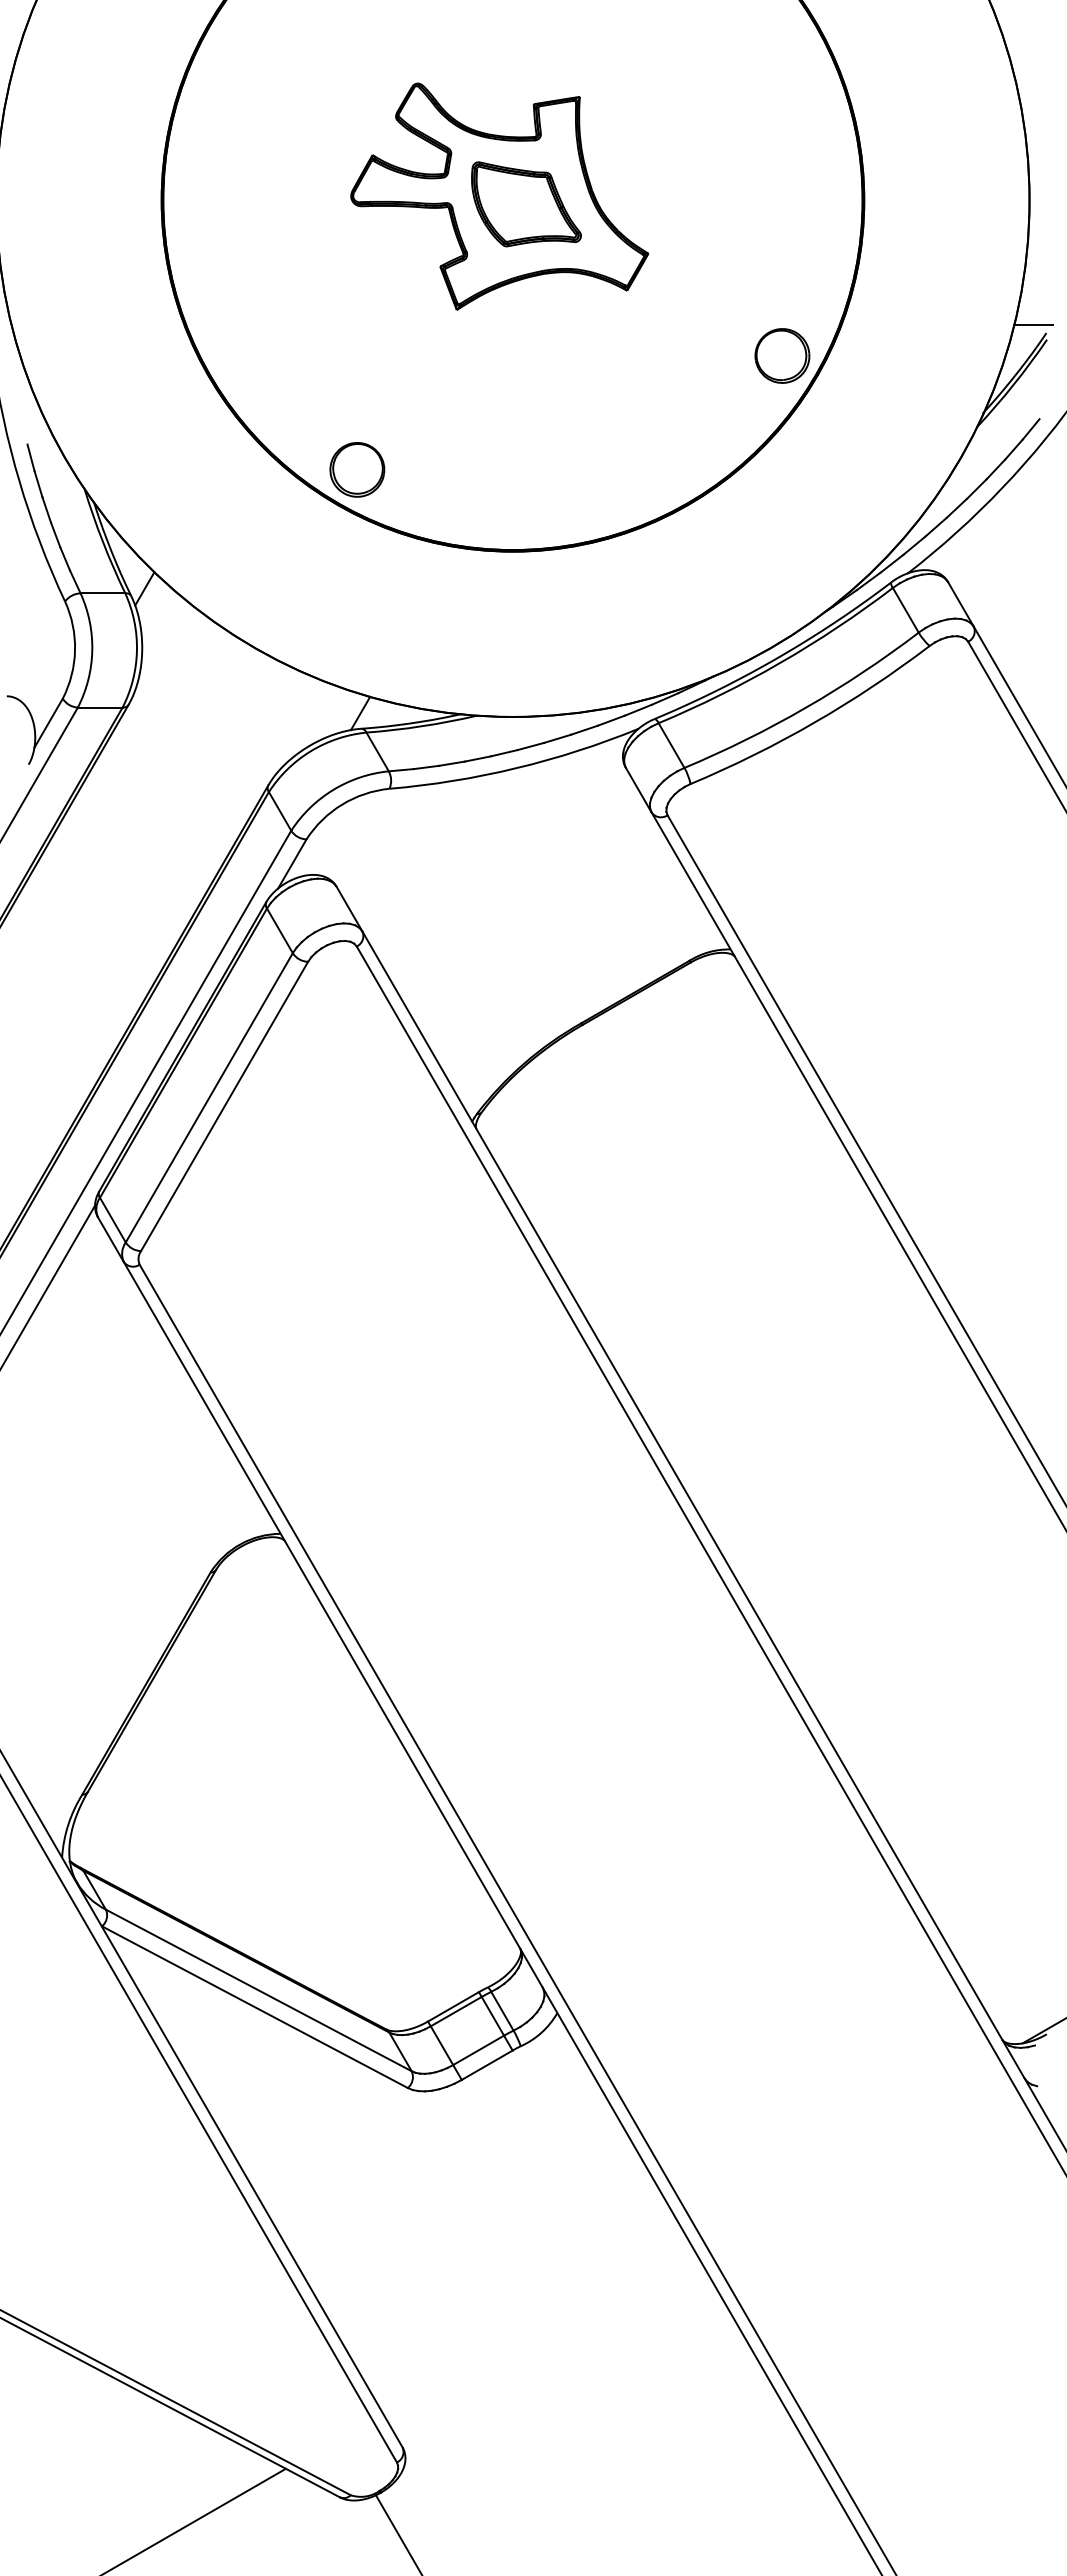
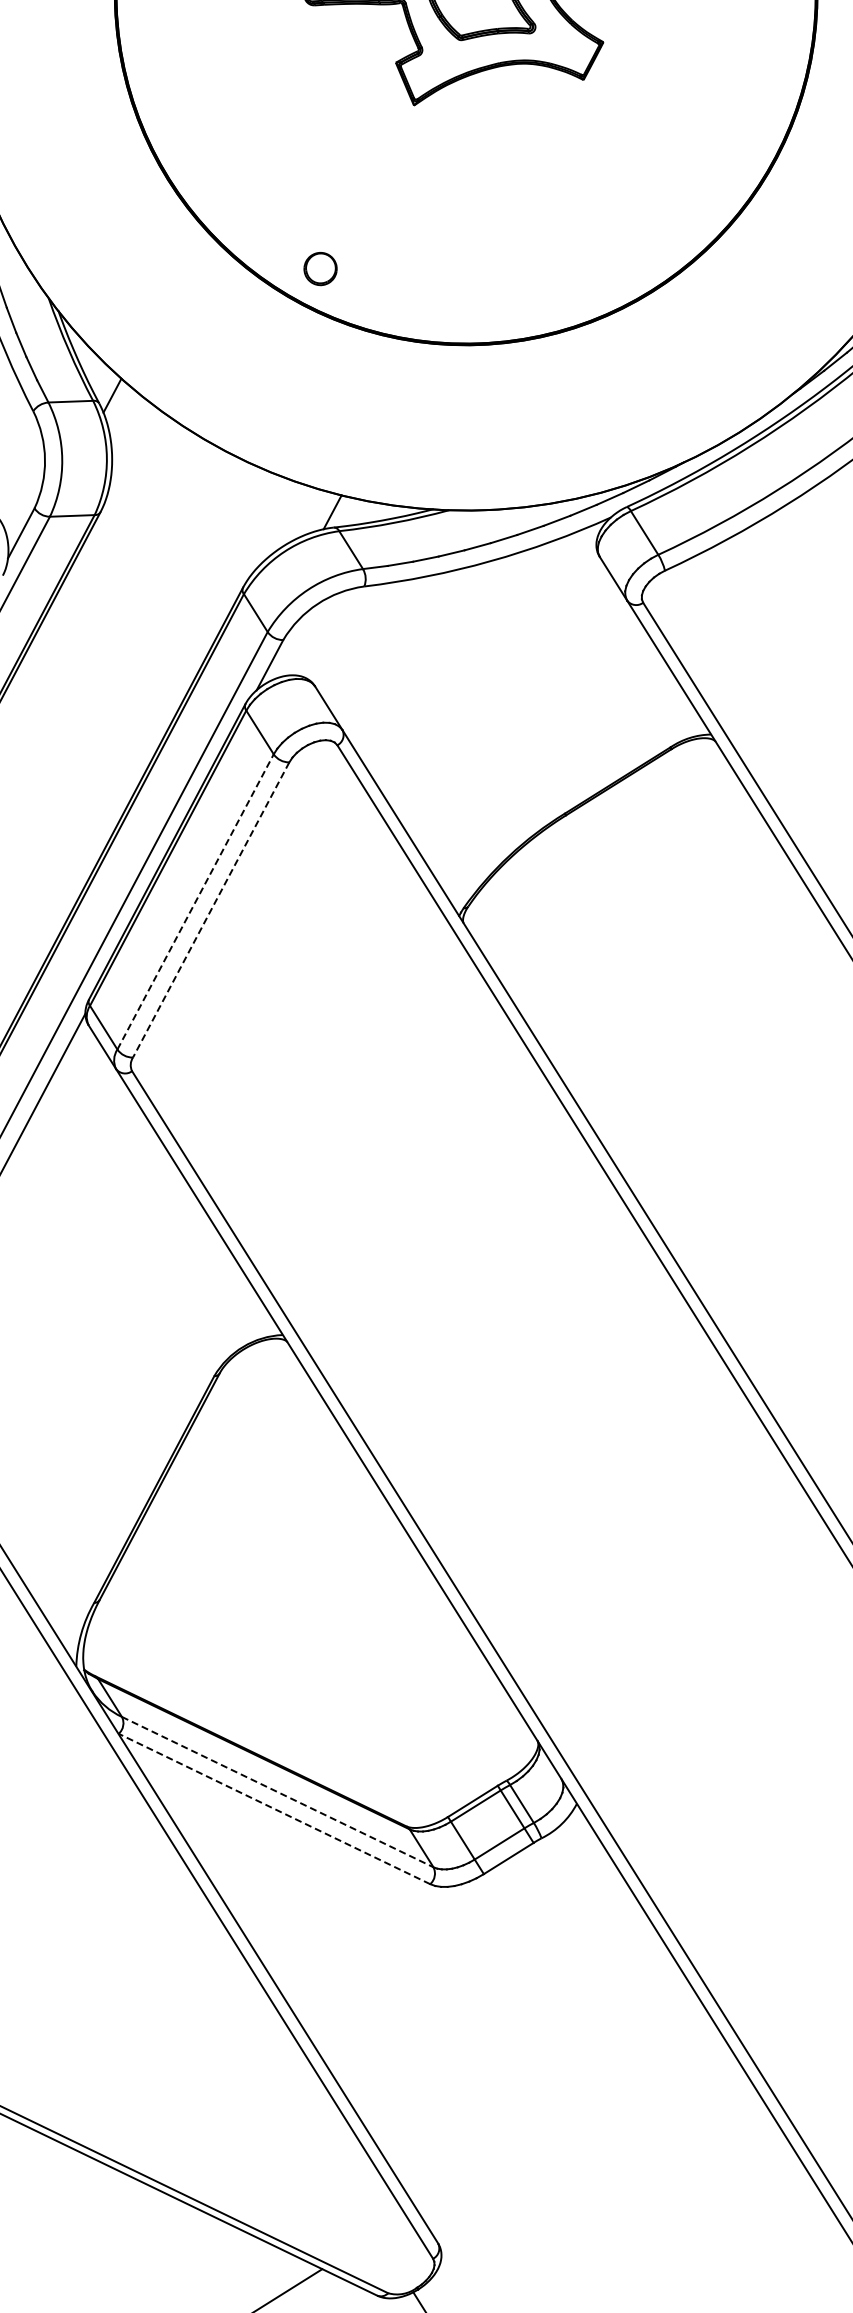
part: (782, 355) -> (741, 139), removed
part: (357, 469) -> (320, 268), size x0.6
line: (209, 1097) -> (195, 901), solid -> dashed
line: (224, 1106) -> (211, 910), solid -> dashed
line: (258, 1990) -> (277, 1792), solid -> dashed
line: (254, 2007) -> (274, 1809), solid -> dashed

